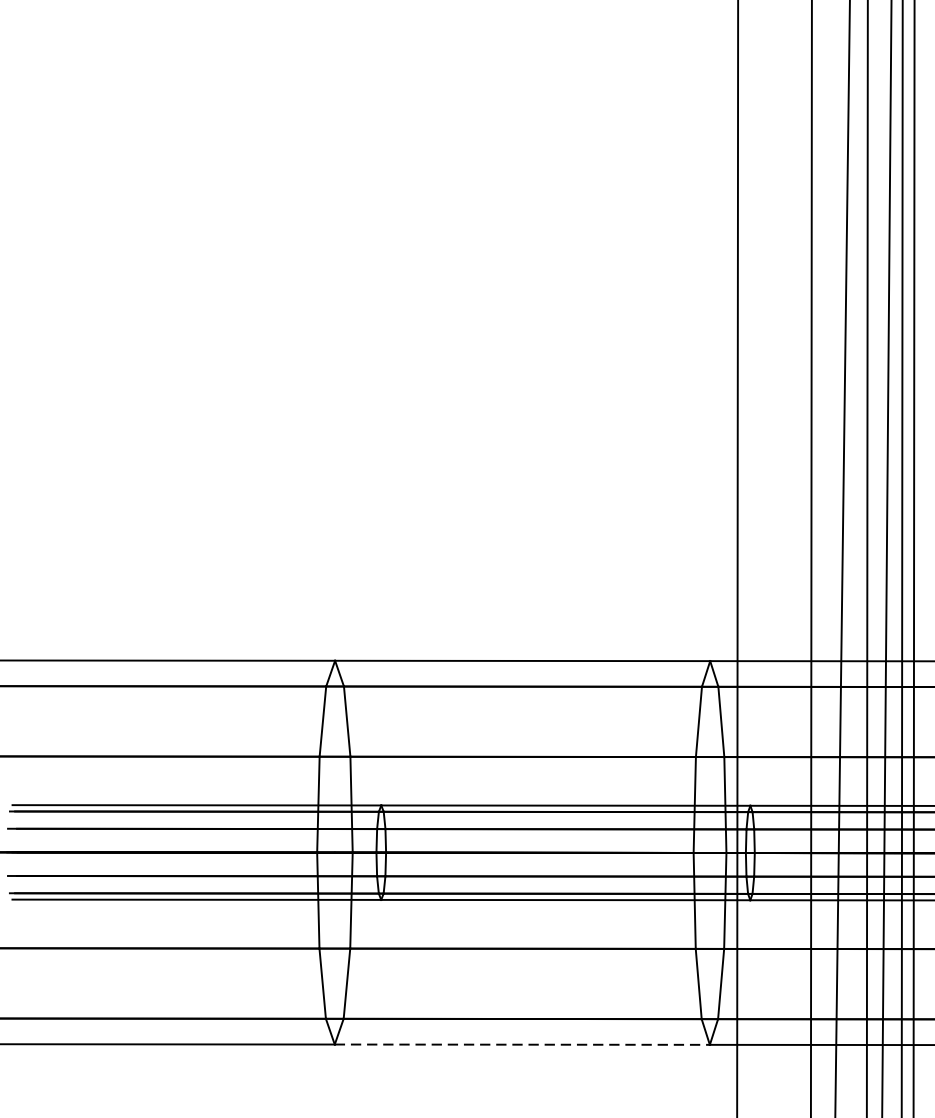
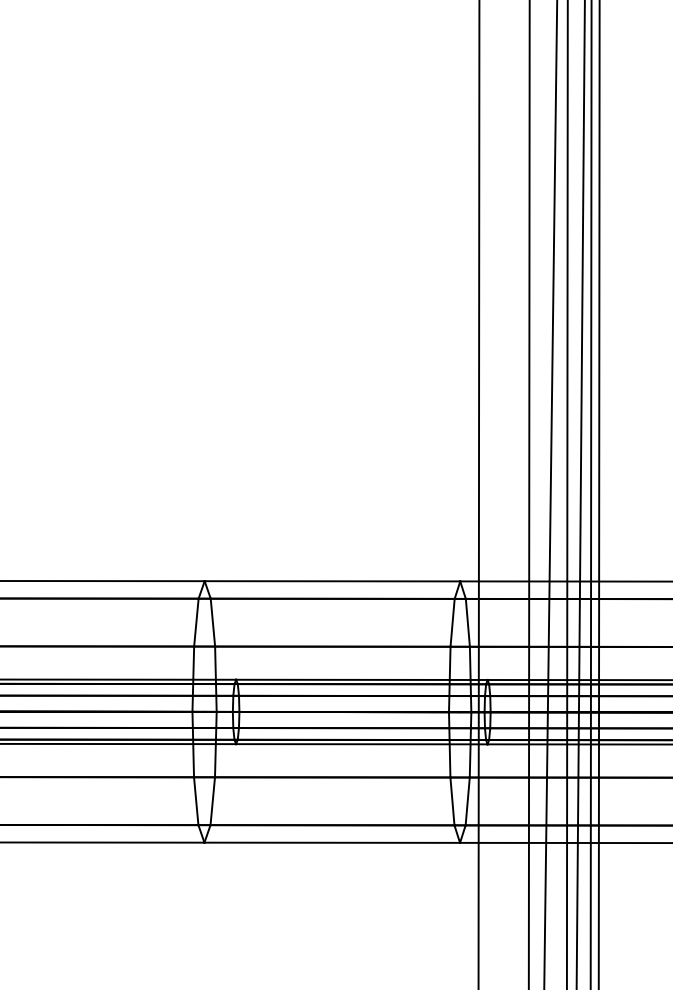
line: (522, 1044) -> (332, 842), dashed -> solid

